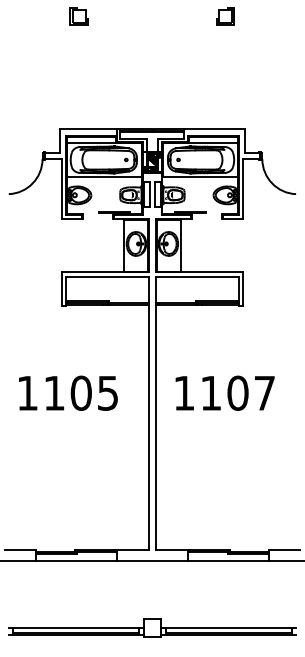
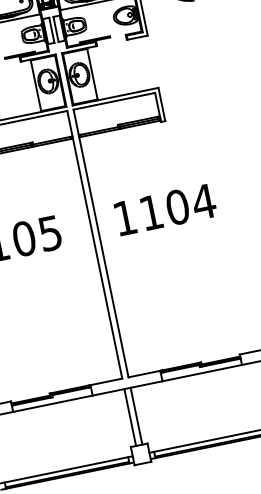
text: (264, 393) -> (203, 202), 1107 -> 1104
line: (149, 589) -> (130, 417), added
line: (155, 589) -> (136, 416), added

